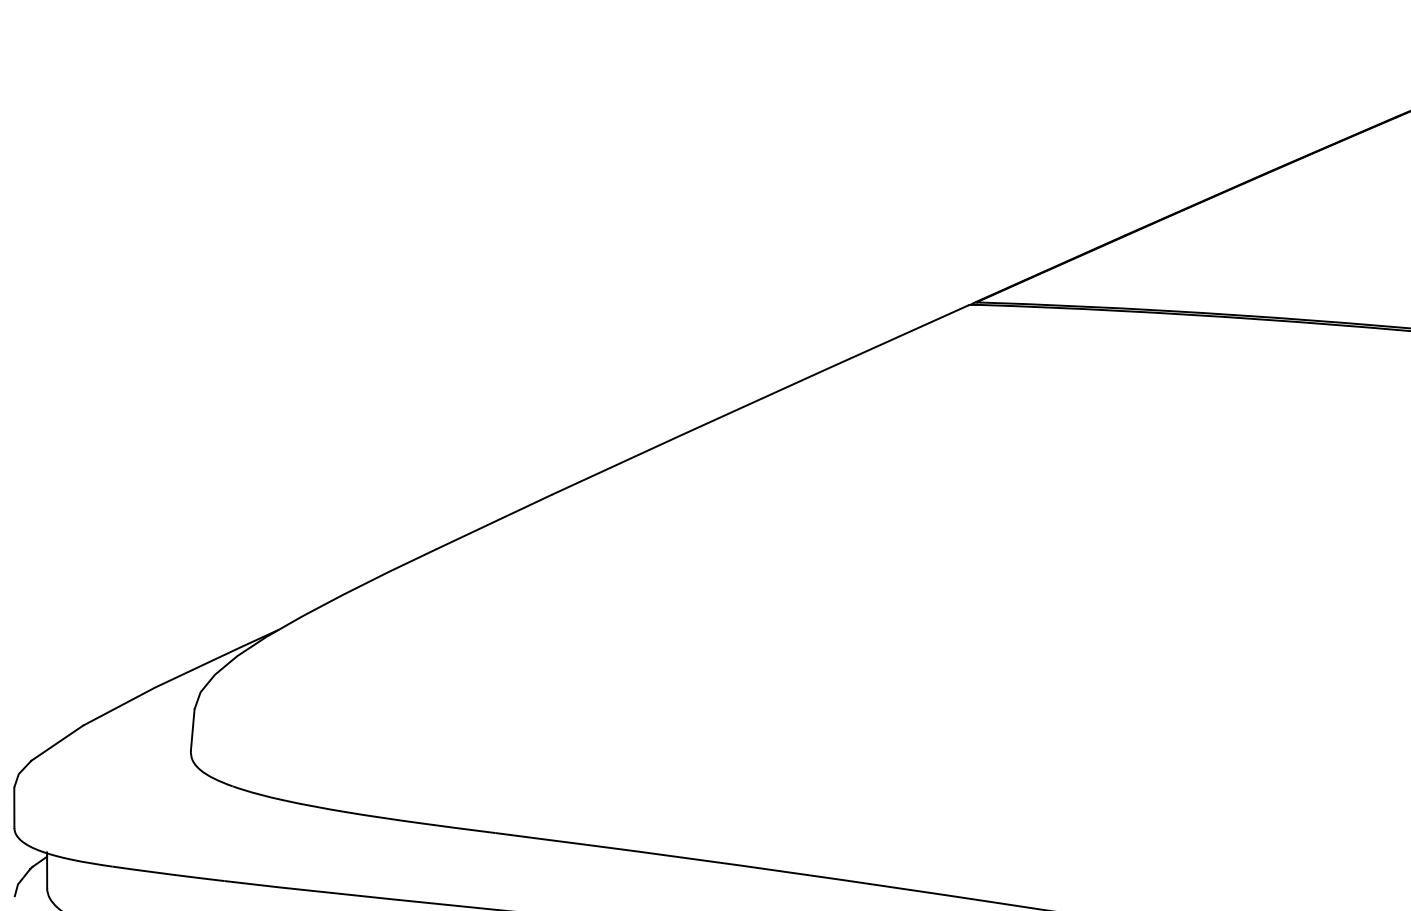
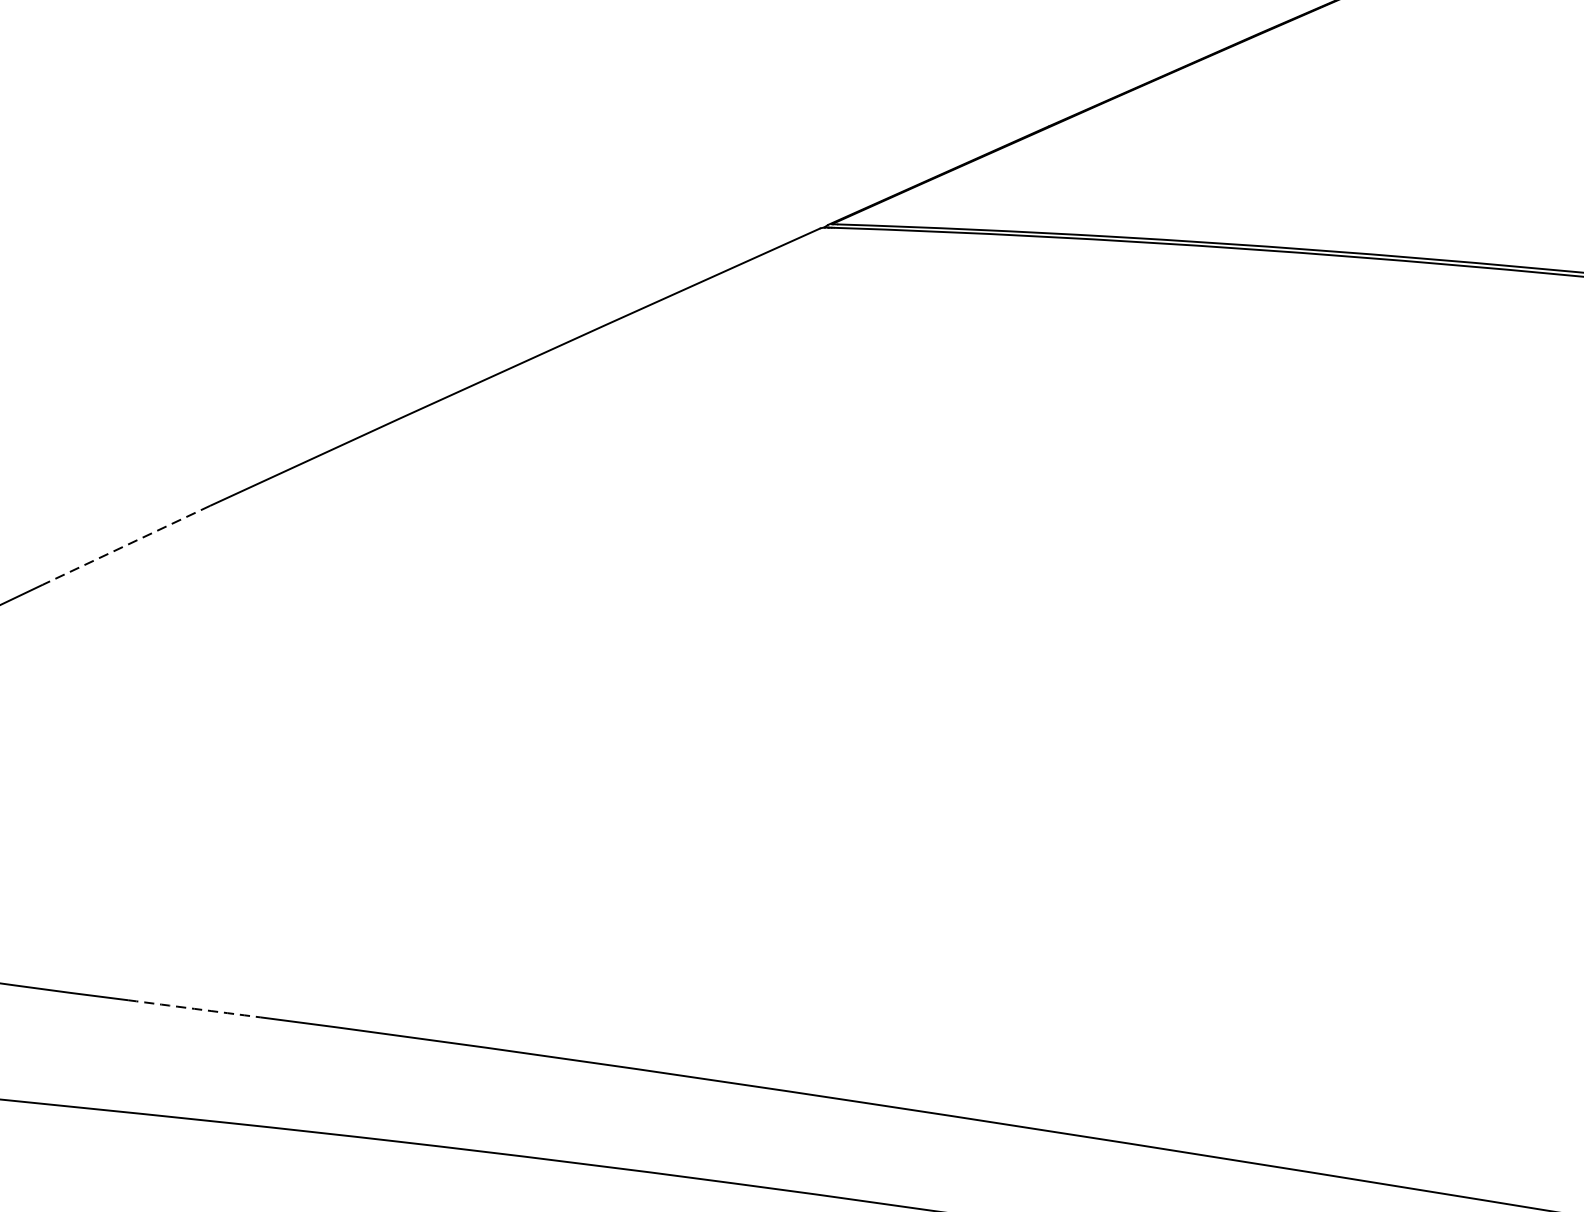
line: (493, 522) -> (125, 546), solid -> dashed
arc: (540, 838) -> (194, 1008), solid -> dashed

